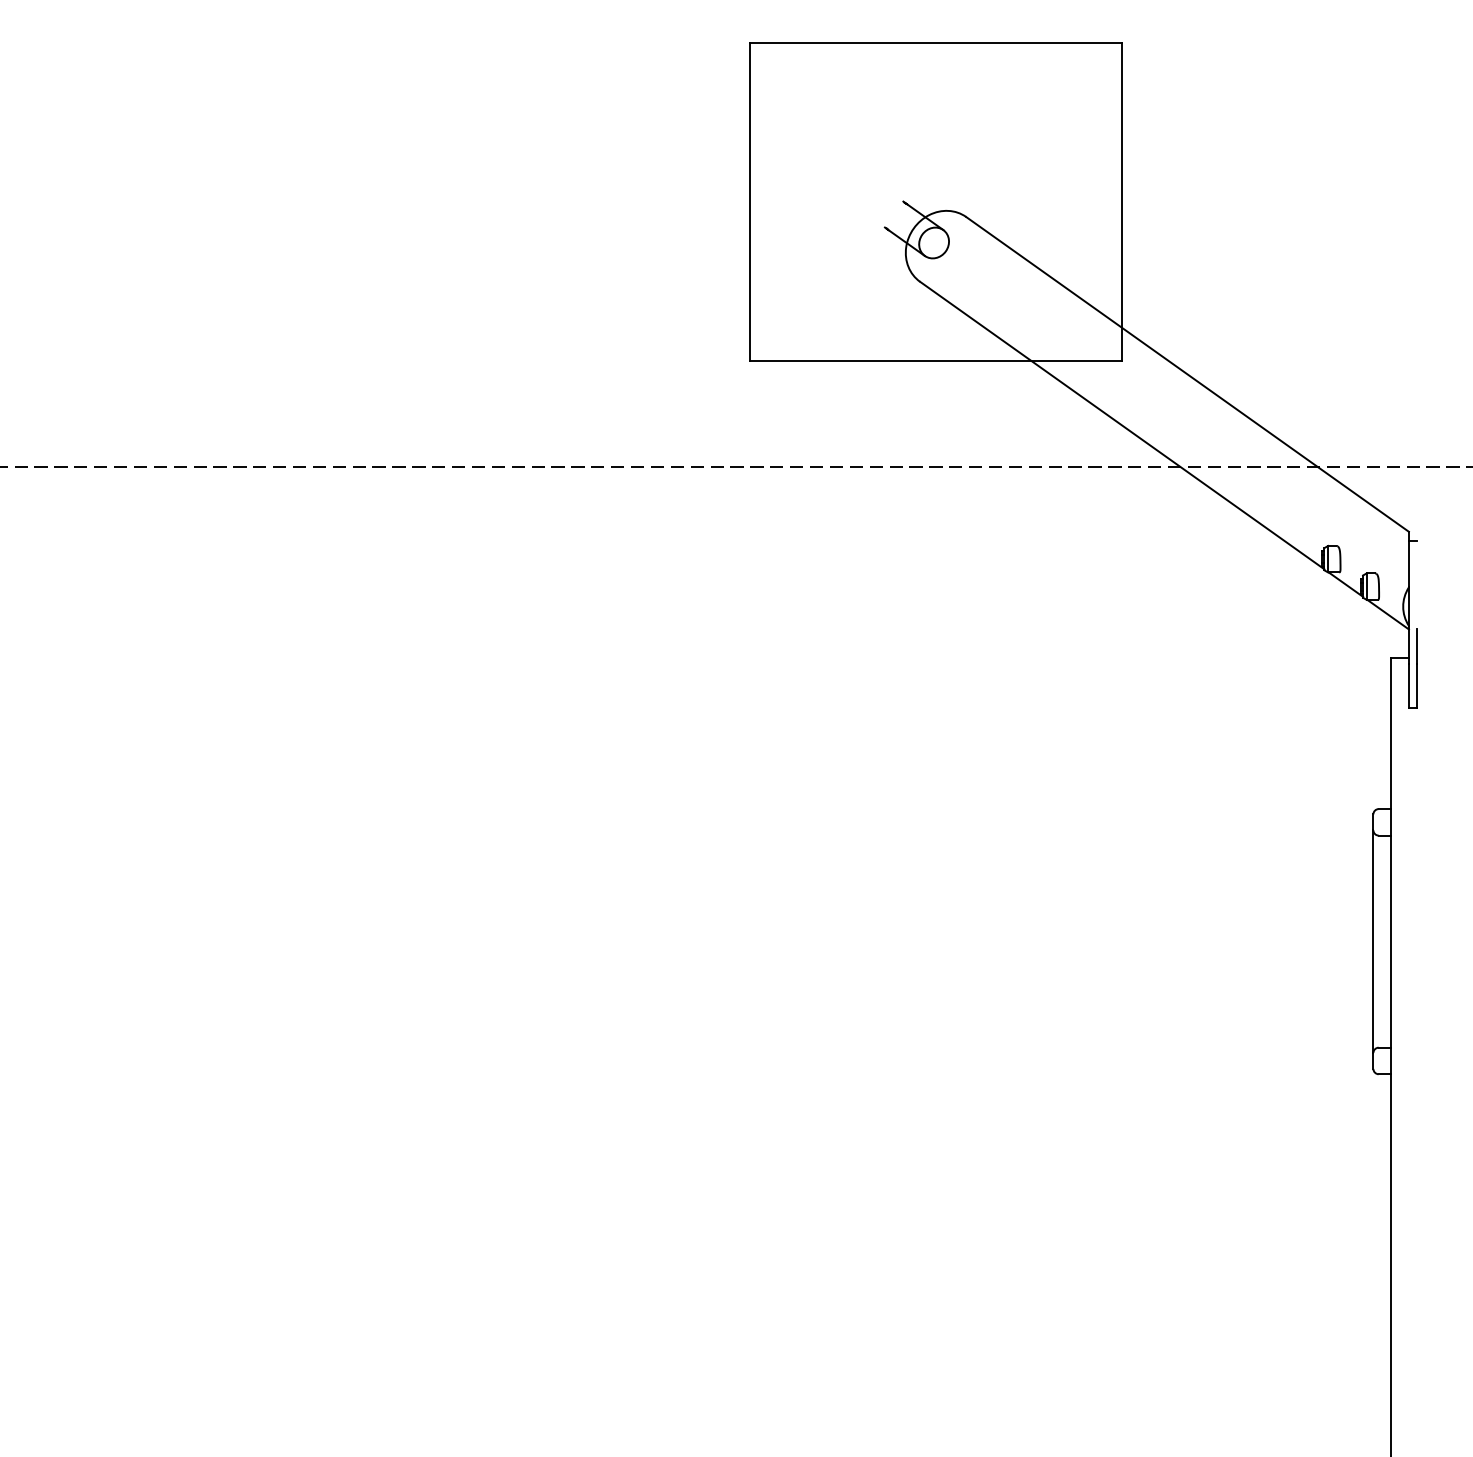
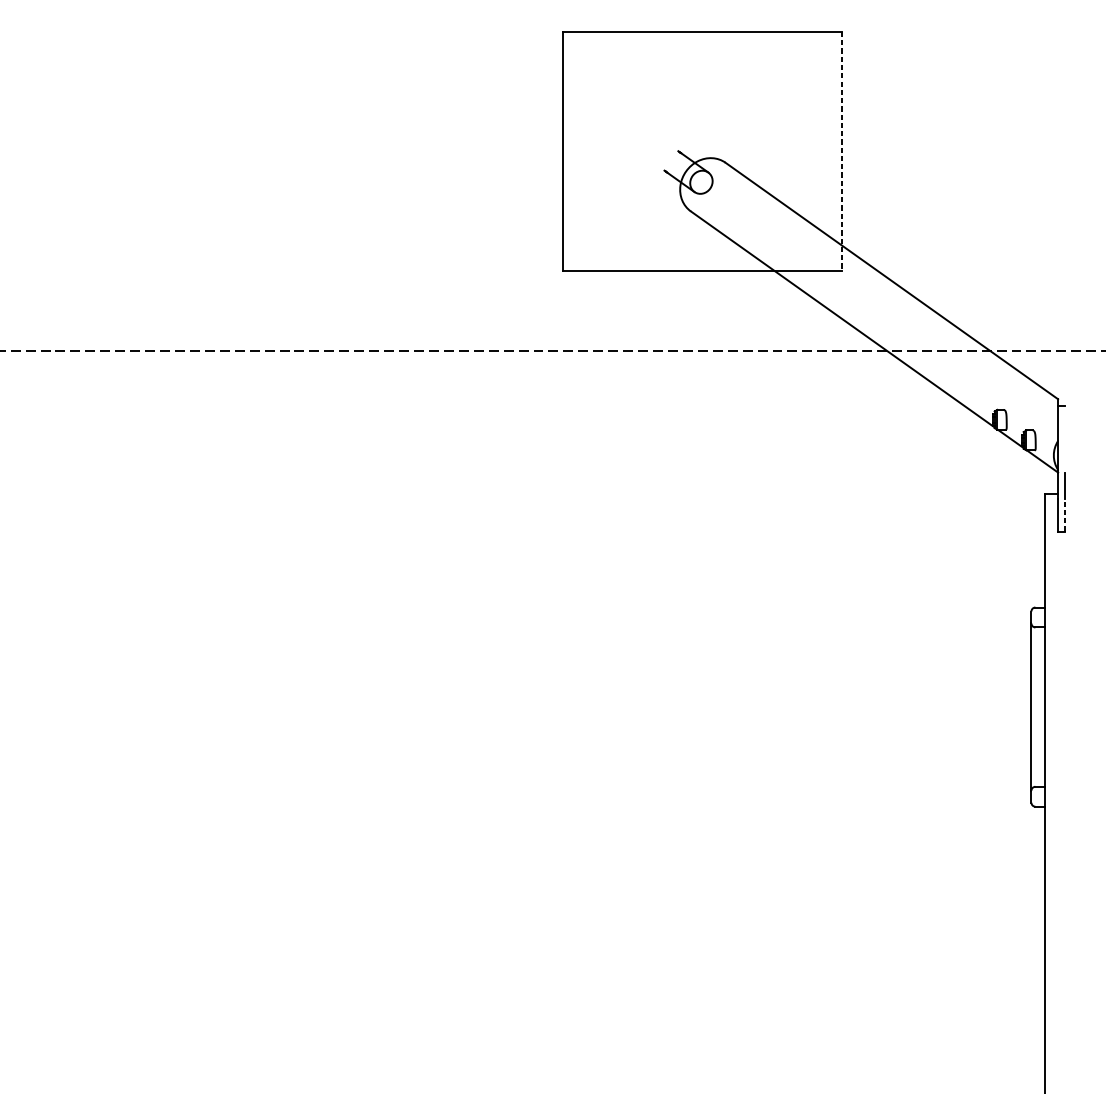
line: (1121, 202) -> (842, 151), solid -> dashed
line: (1417, 685) -> (1064, 514), solid -> dashed

